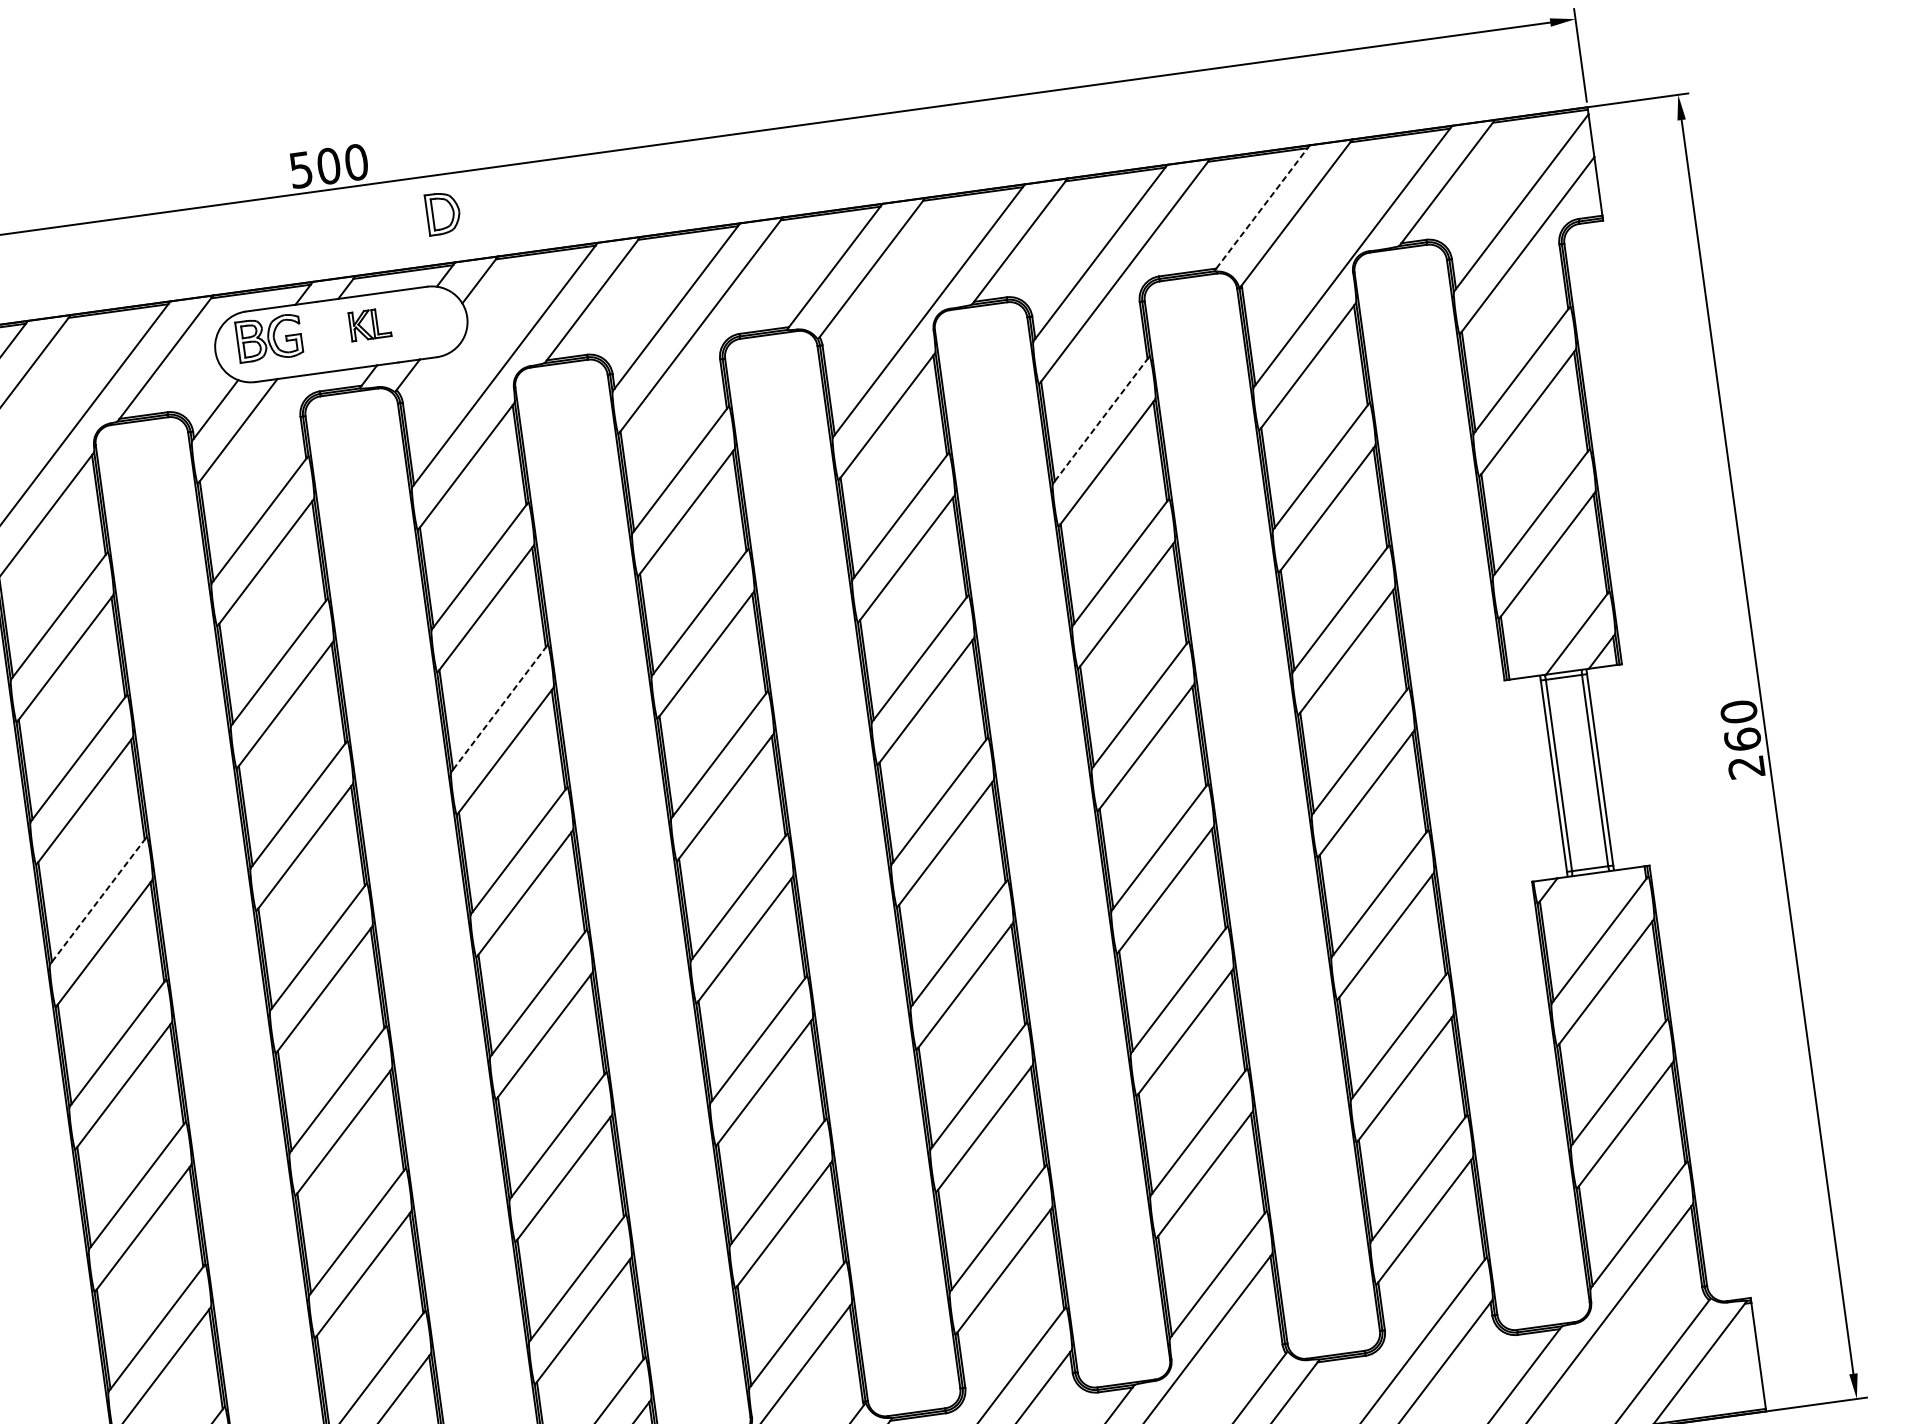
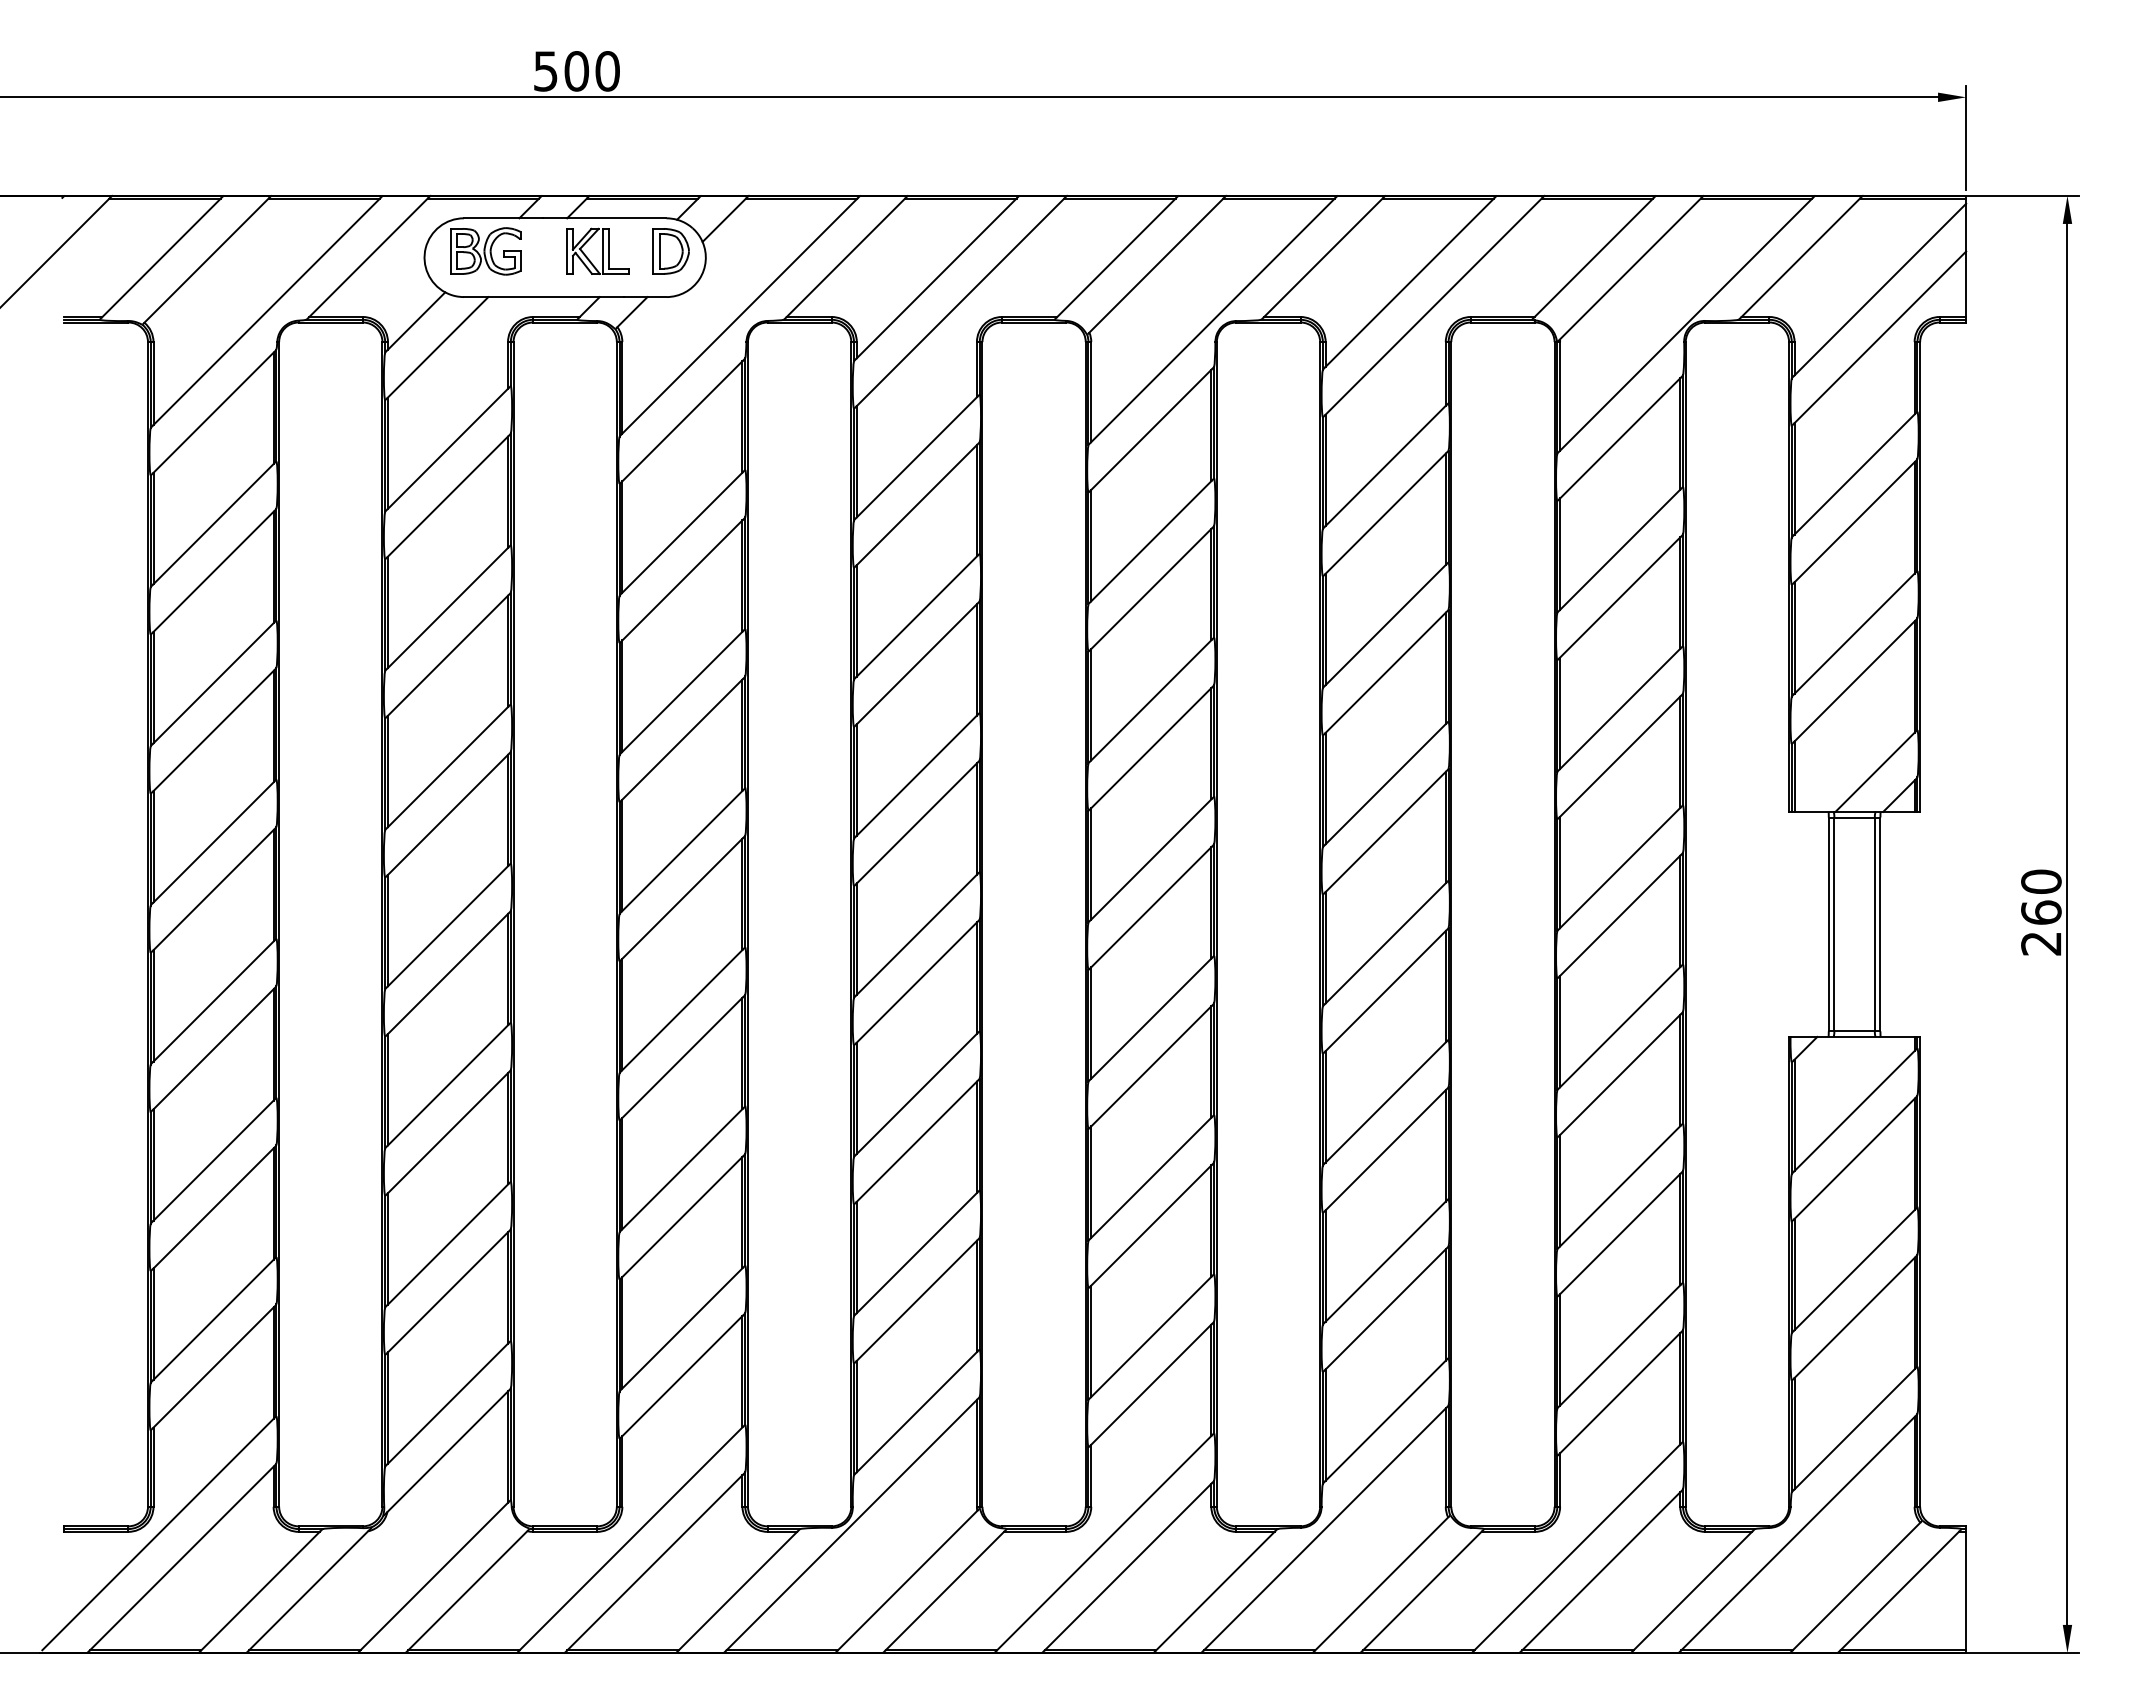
line: (1261, 208) -> (1593, 257), dashed -> solid
part: (442, 213) -> (670, 251), moved
part: (369, 323) -> (597, 250), size x1.43
line: (1100, 419) -> (1385, 465), dashed -> solid
line: (499, 708) -> (682, 691), dashed -> solid
line: (98, 900) -> (213, 842), dashed -> solid

